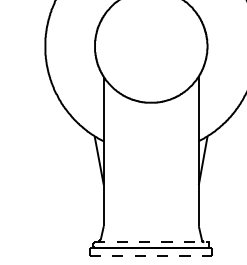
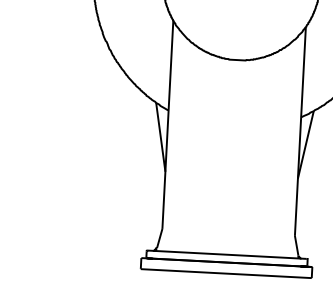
line: (151, 242) -> (227, 255), dashed -> solid
line: (151, 255) -> (226, 273), dashed -> solid

